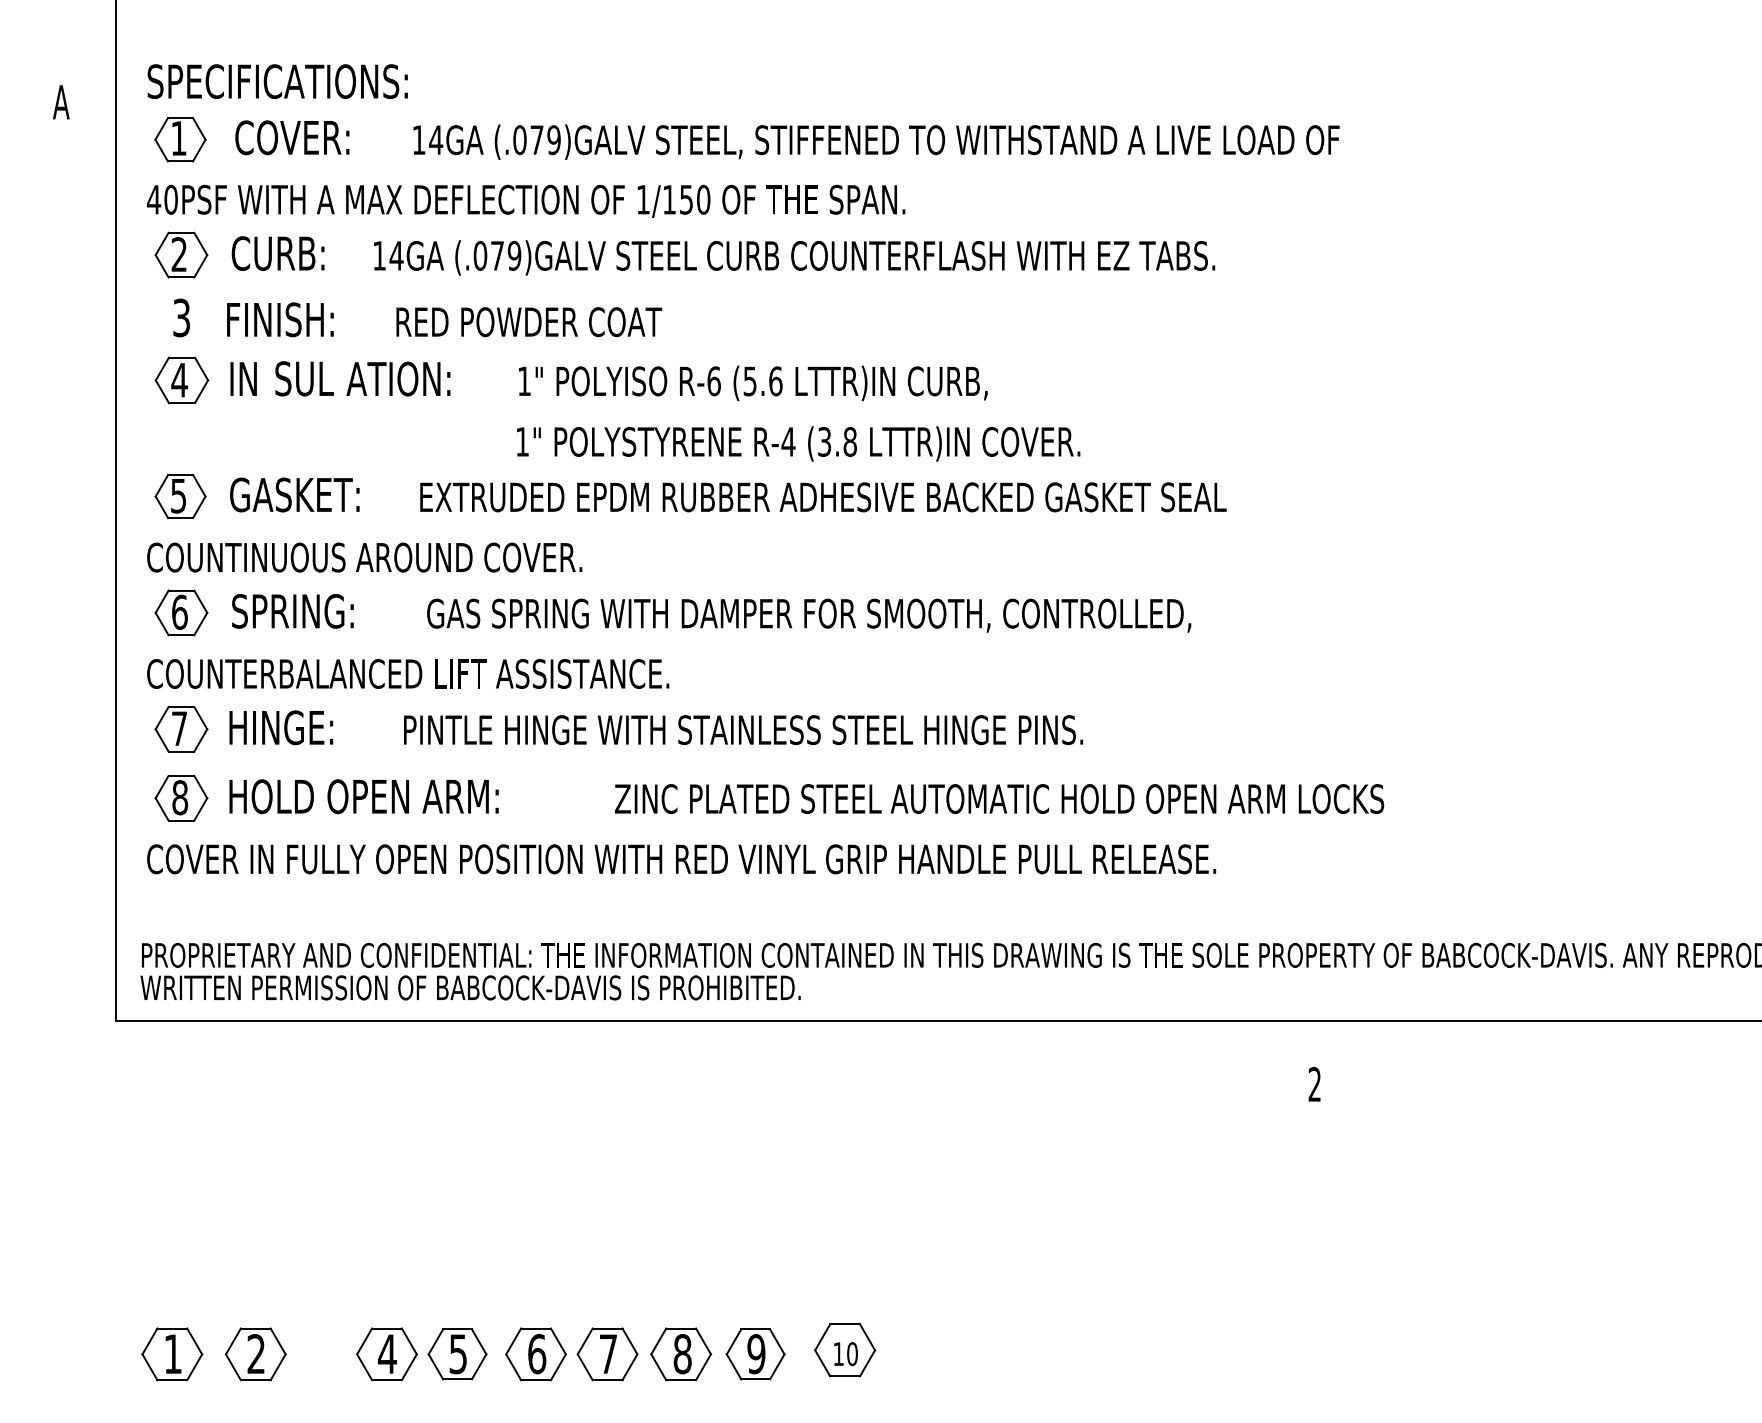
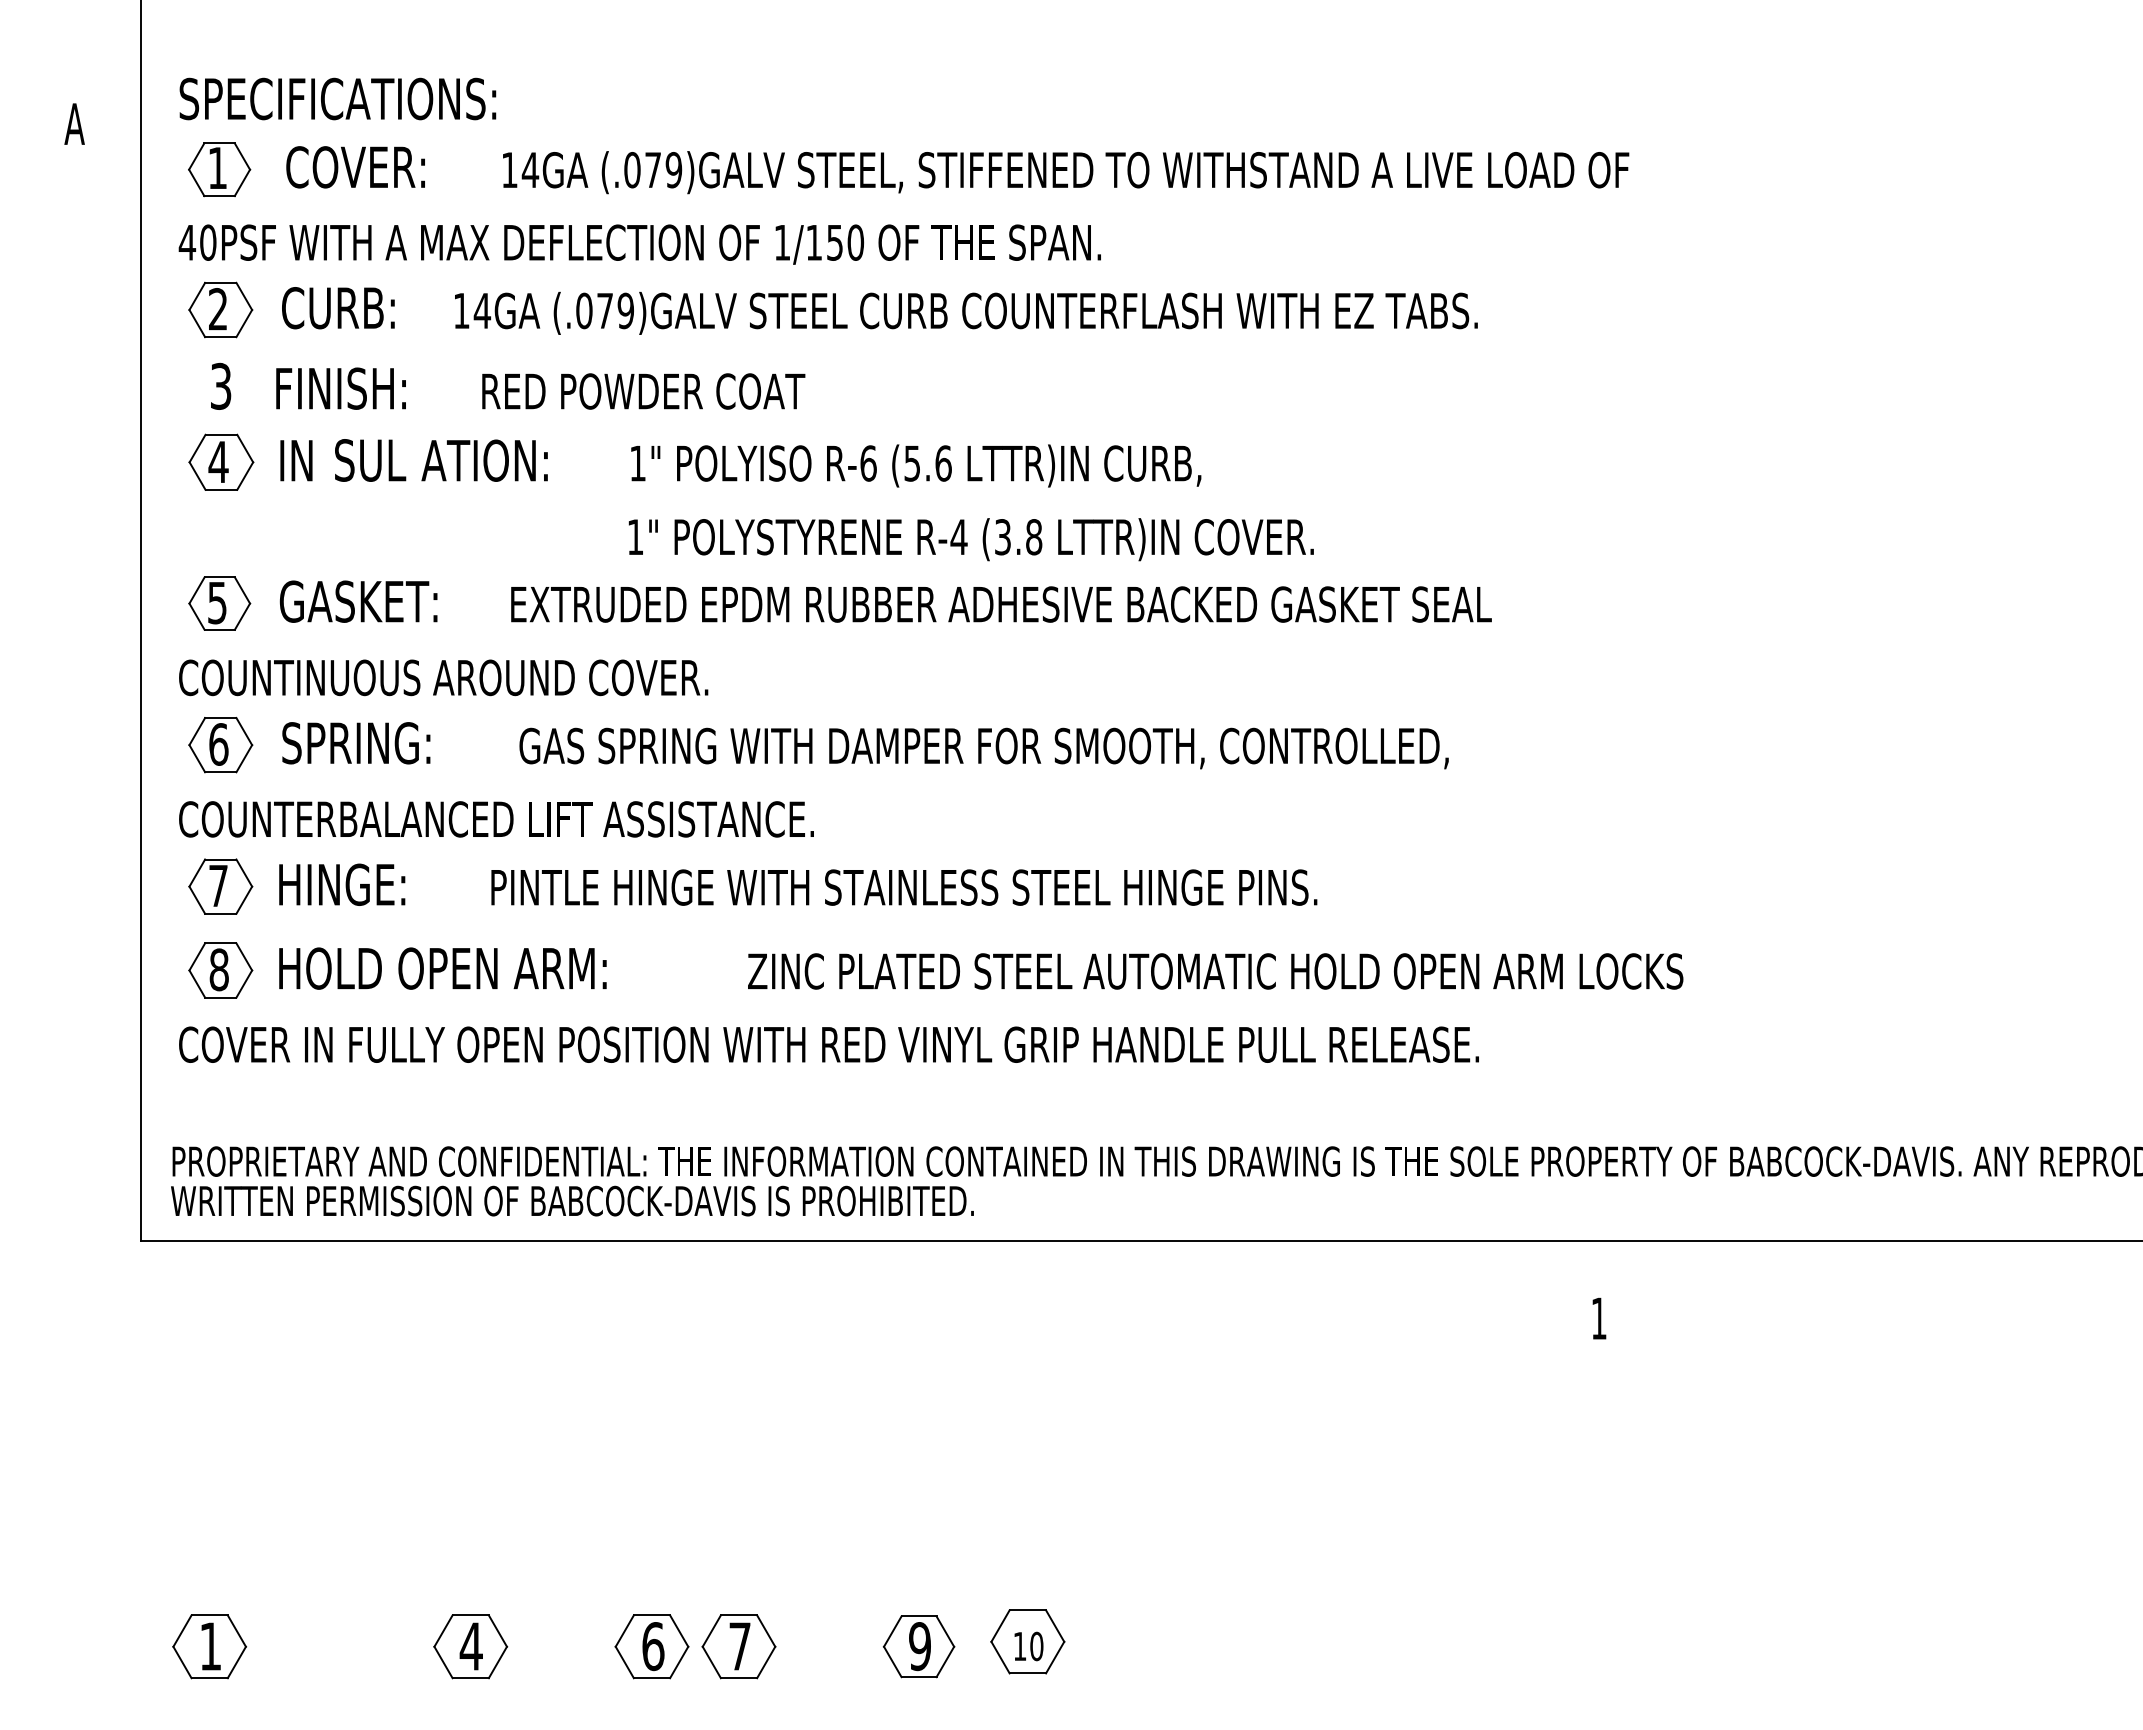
text: (1314, 1084) -> (1598, 1318), 2 -> 1
part: (255, 1354) -> (310, 1646), removed
part: (457, 1354) -> (556, 1646), removed
part: (681, 1354) -> (828, 1646), removed

